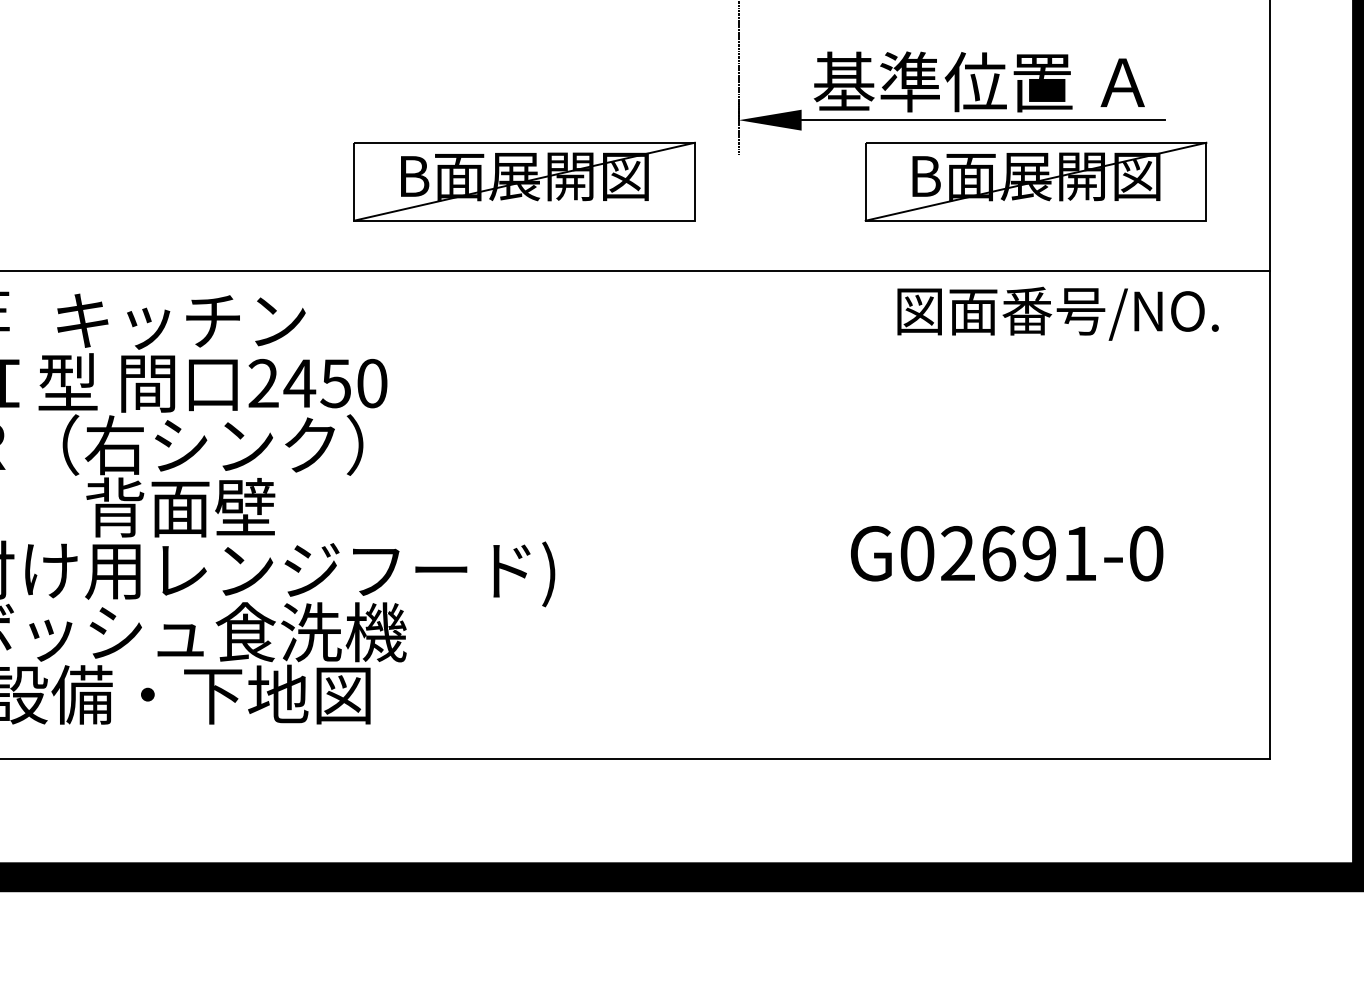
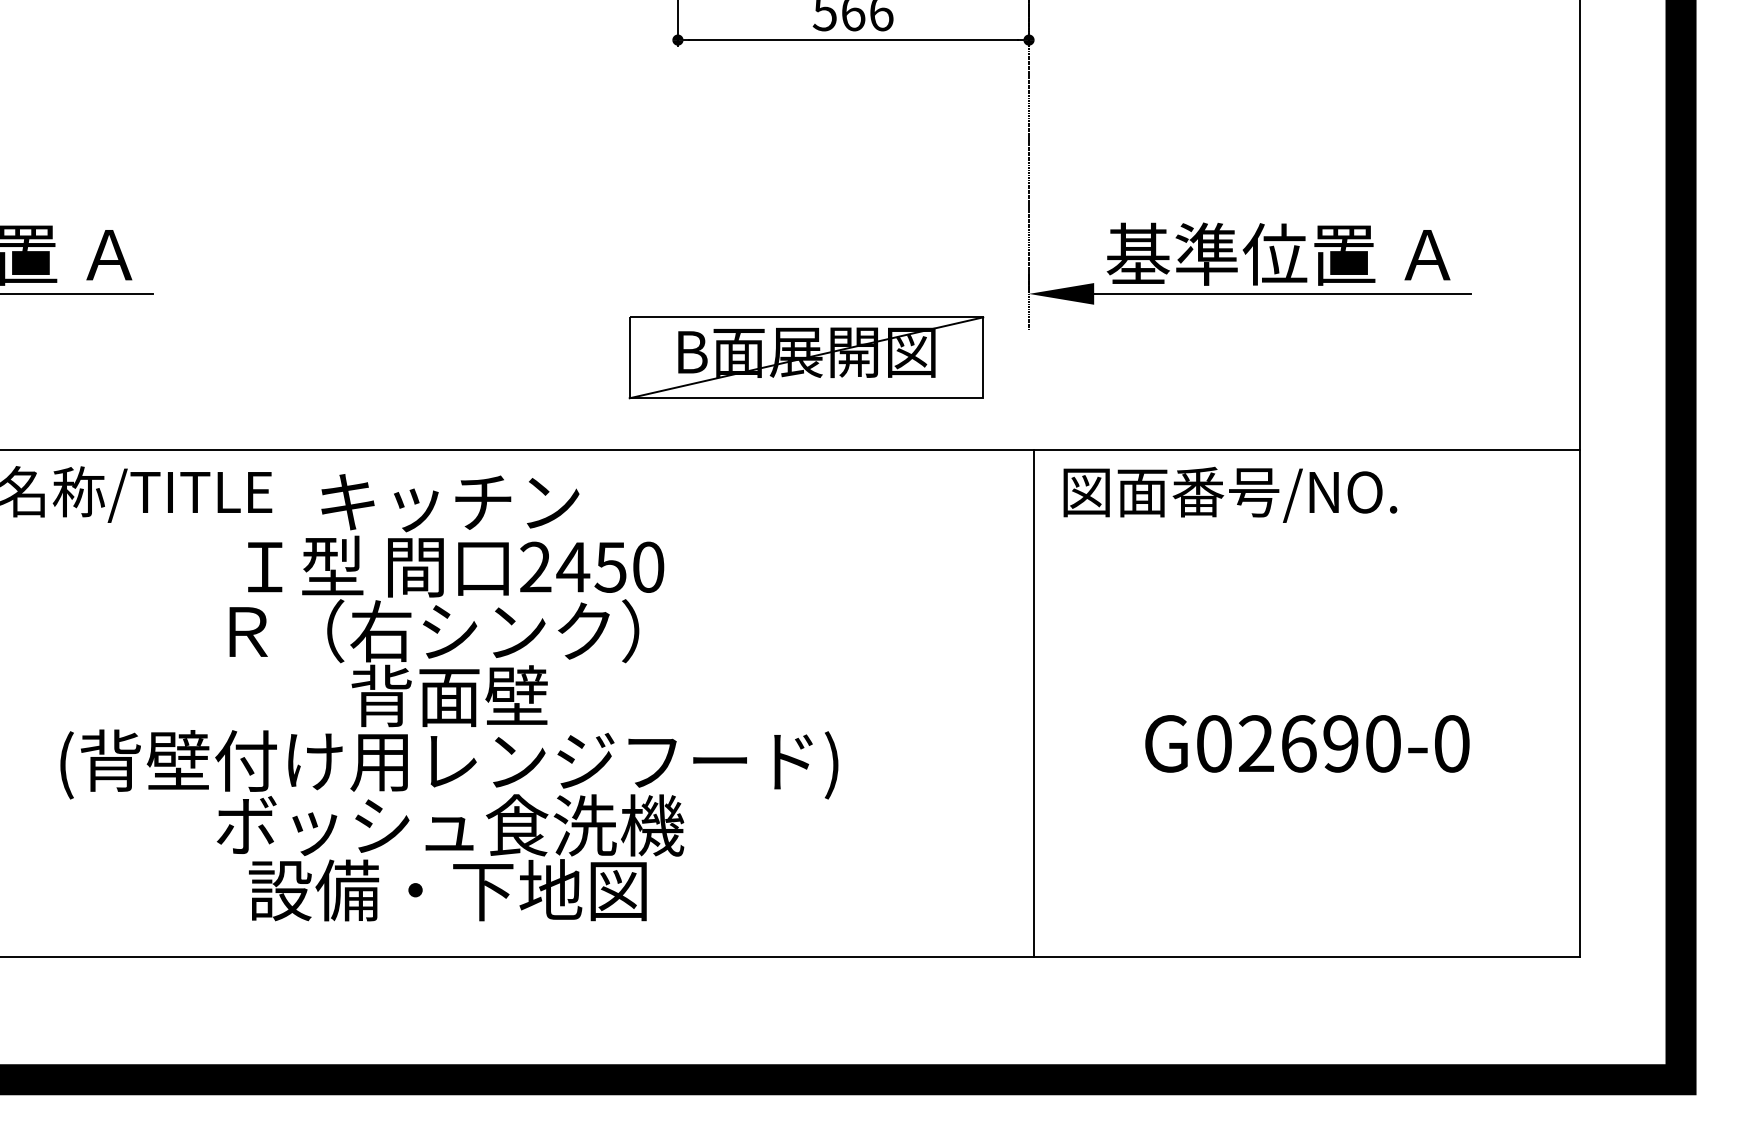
part: (1036, 181) -> (1337, 357), removed
text: (1058, 313) -> (1230, 494), moved
line: (744, 513) -> (1034, 702), added
text: (1080, 553) -> (1383, 743), G02691-0 -> G02690-0

